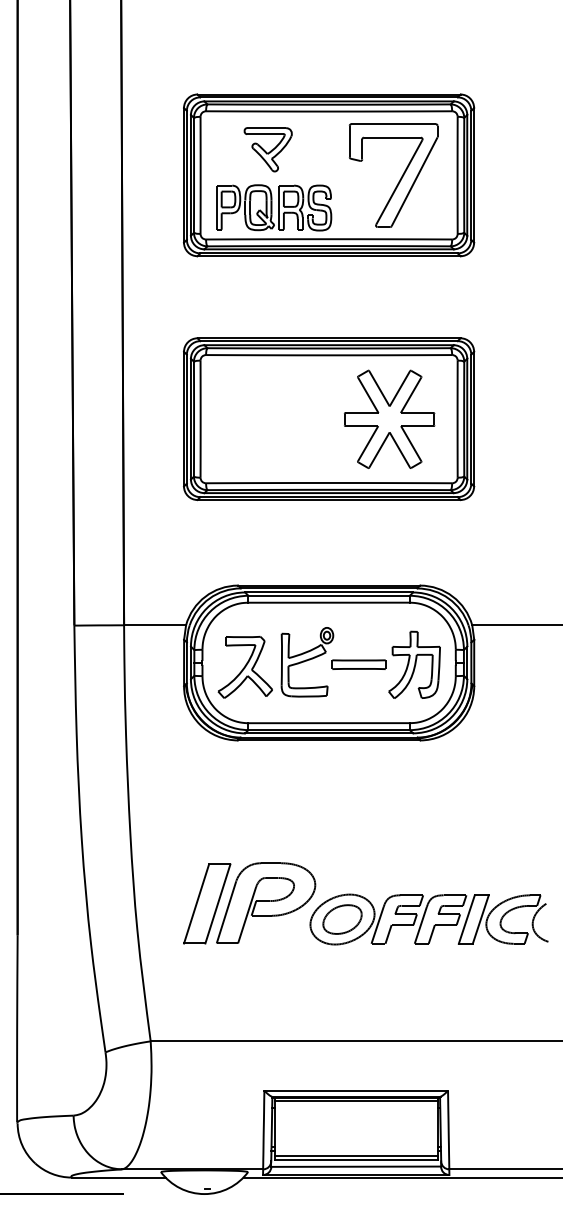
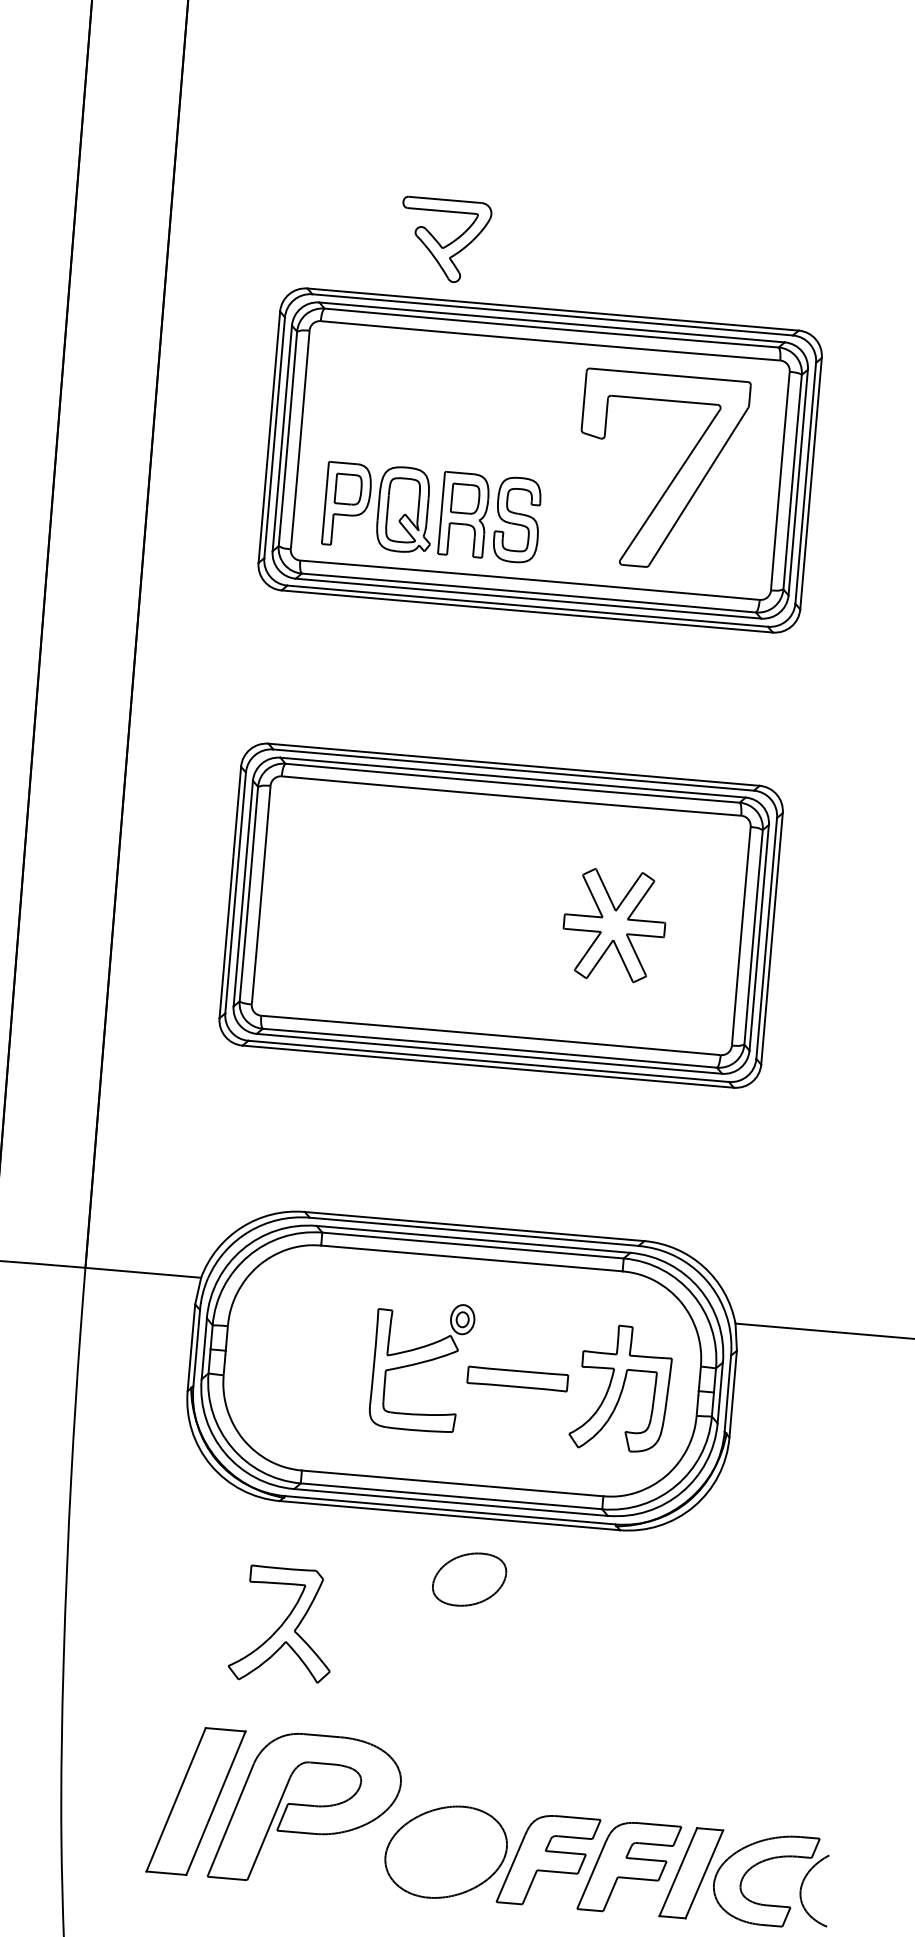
part: (267, 149) -> (443, 239), moved
part: (389, 418) -> (614, 924), size x0.6
part: (244, 667) -> (281, 1625), moved
part: (342, 919) -> (469, 1579), moved

